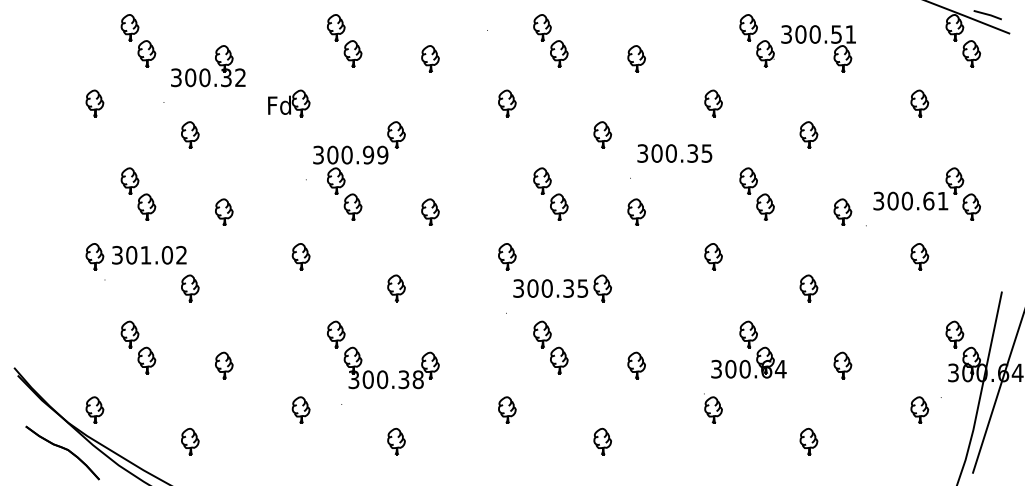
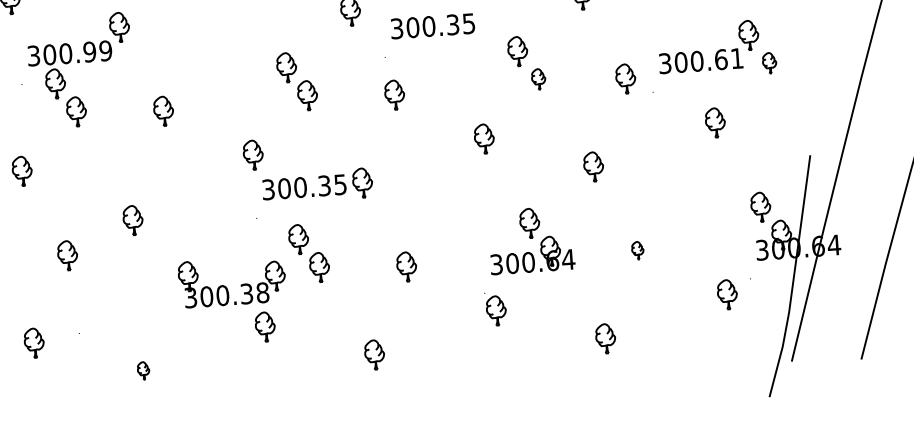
part: (765, 206) -> (538, 78), size x0.7
part: (971, 206) -> (769, 62), size x0.7
part: (396, 288) -> (133, 220), moved
part: (842, 365) -> (637, 250), size x0.6
part: (386, 372) -> (226, 287), moved
part: (396, 441) -> (143, 370), size x0.6

